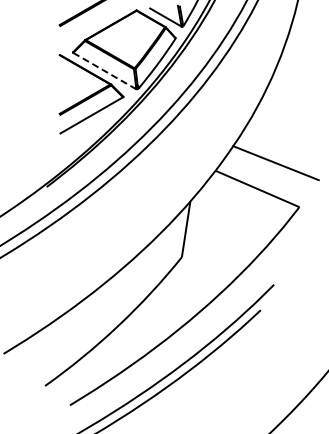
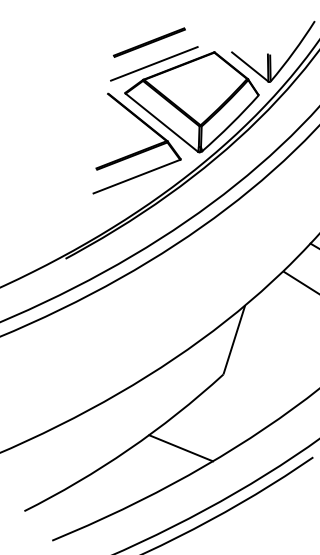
line: (91, 26) -> (154, 63), added
line: (105, 71) -> (162, 123), dashed -> solid
line: (158, 318) -> (181, 447), added

